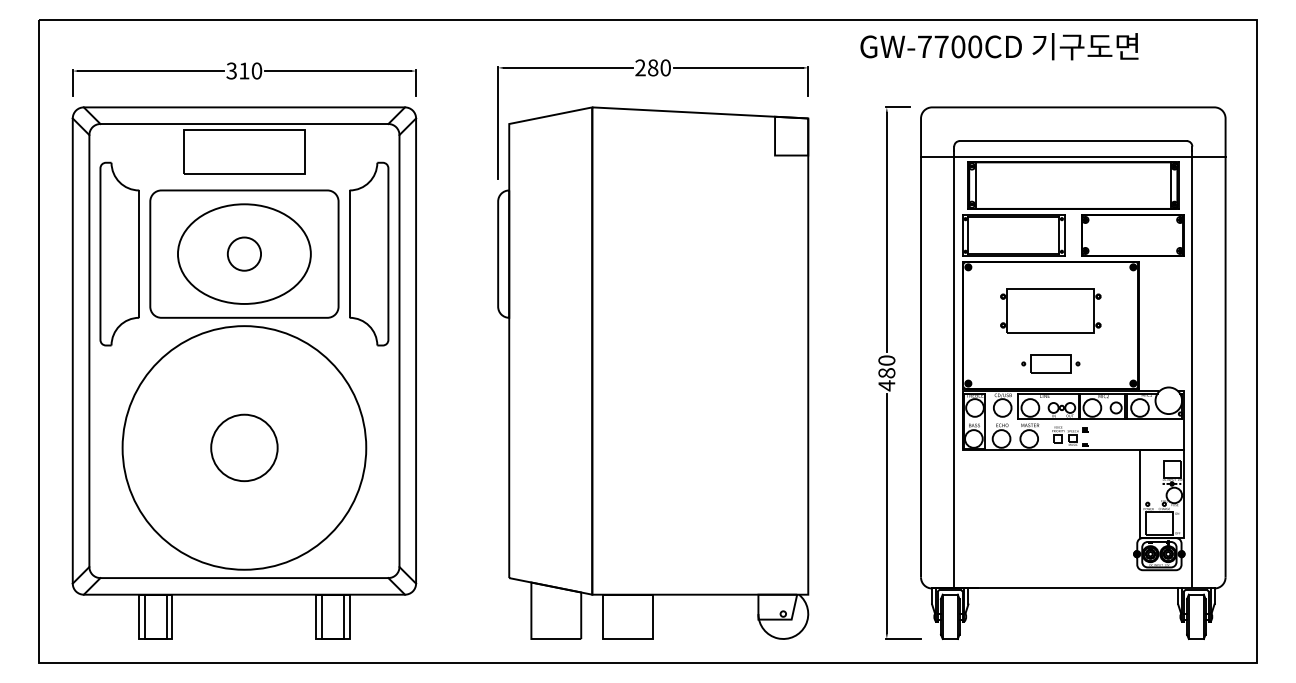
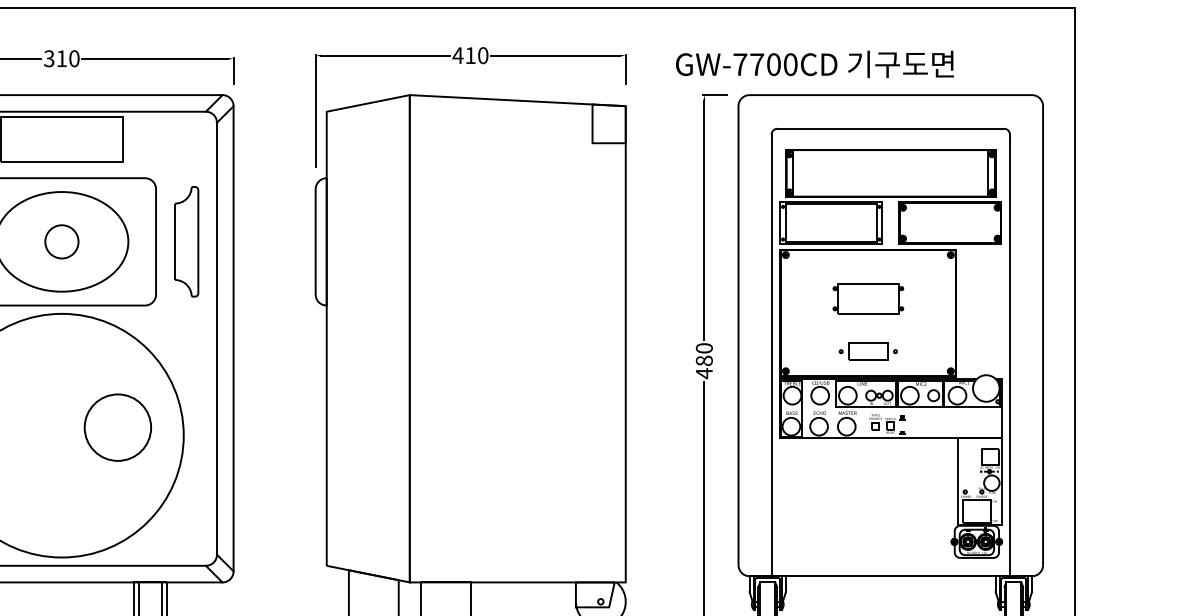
text: (999, 46) -> (815, 64), moved
text: (646, 67) -> (464, 55), 280 -> 410
line: (1073, 156) -> (891, 144), removed
part: (369, 253) -> (187, 241), size x0.6
part: (1050, 310) -> (868, 298), size x0.7
circle: (244, 447) -> (118, 427), moved

